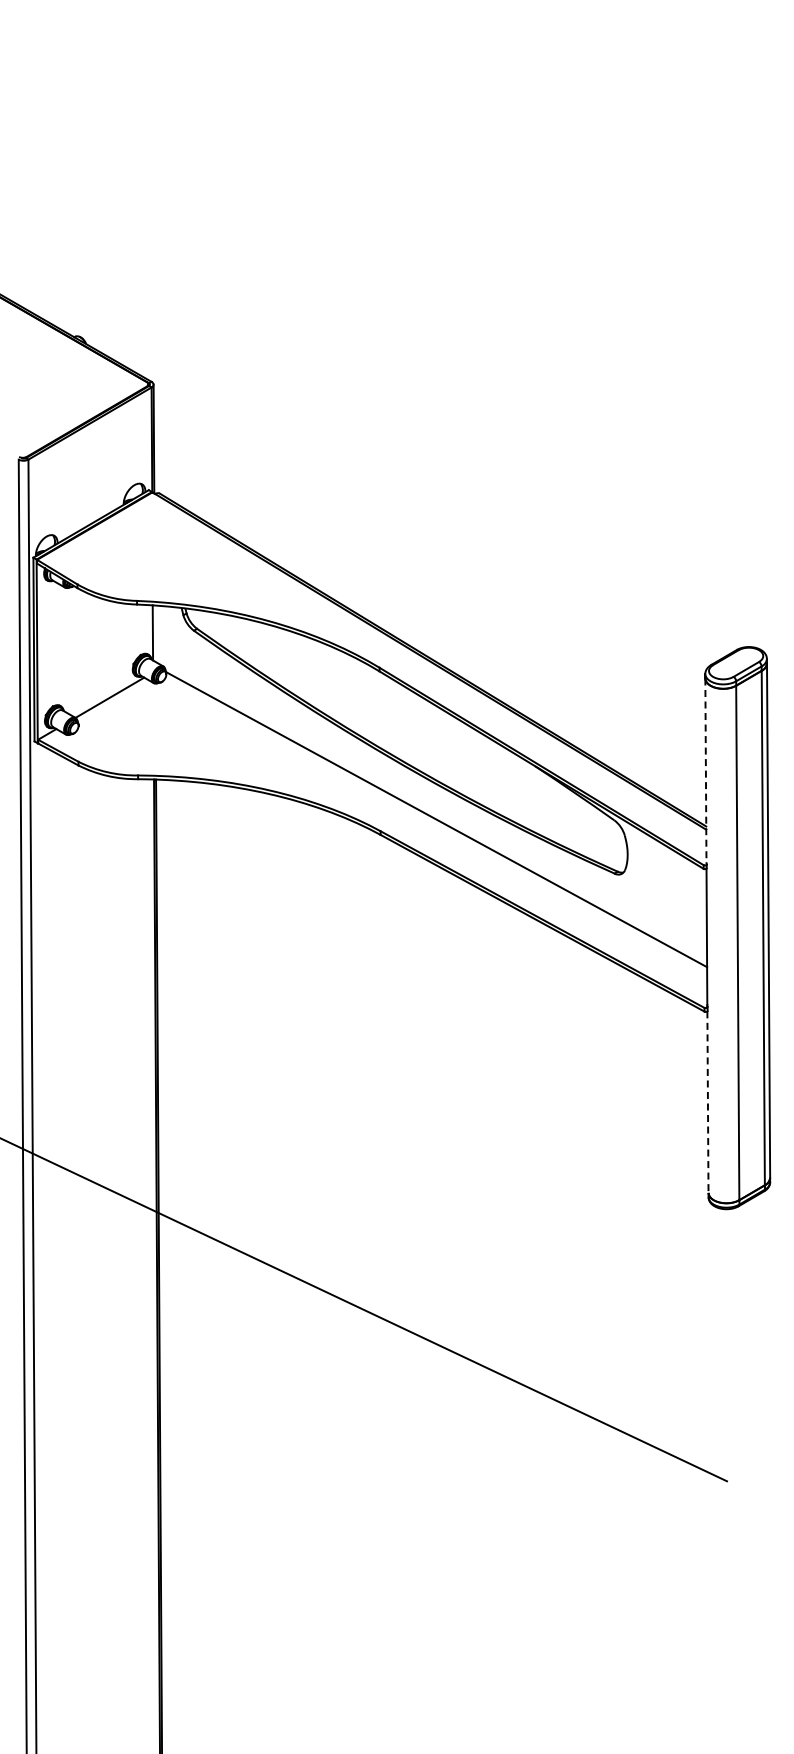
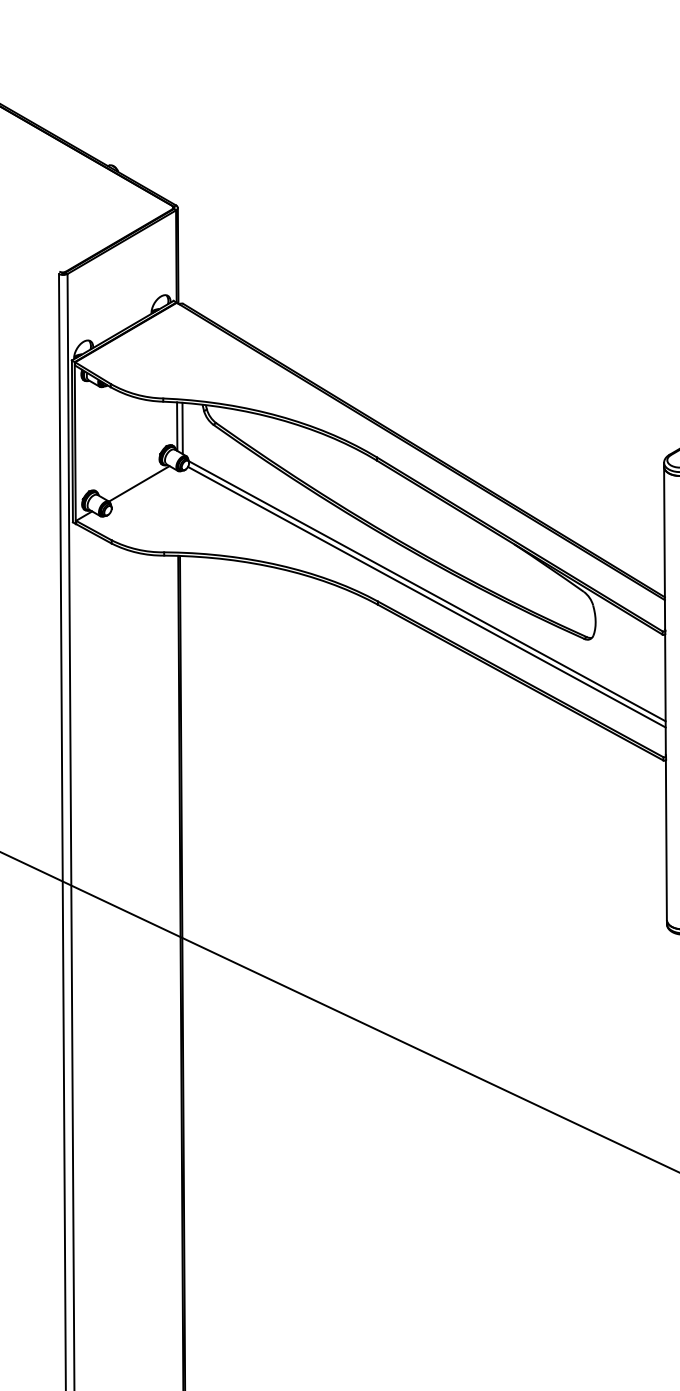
line: (158, 634) -> (182, 428), added
line: (705, 770) -> (664, 547), dashed -> solid
line: (436, 826) -> (427, 597), added
line: (707, 1102) -> (666, 840), dashed -> solid

